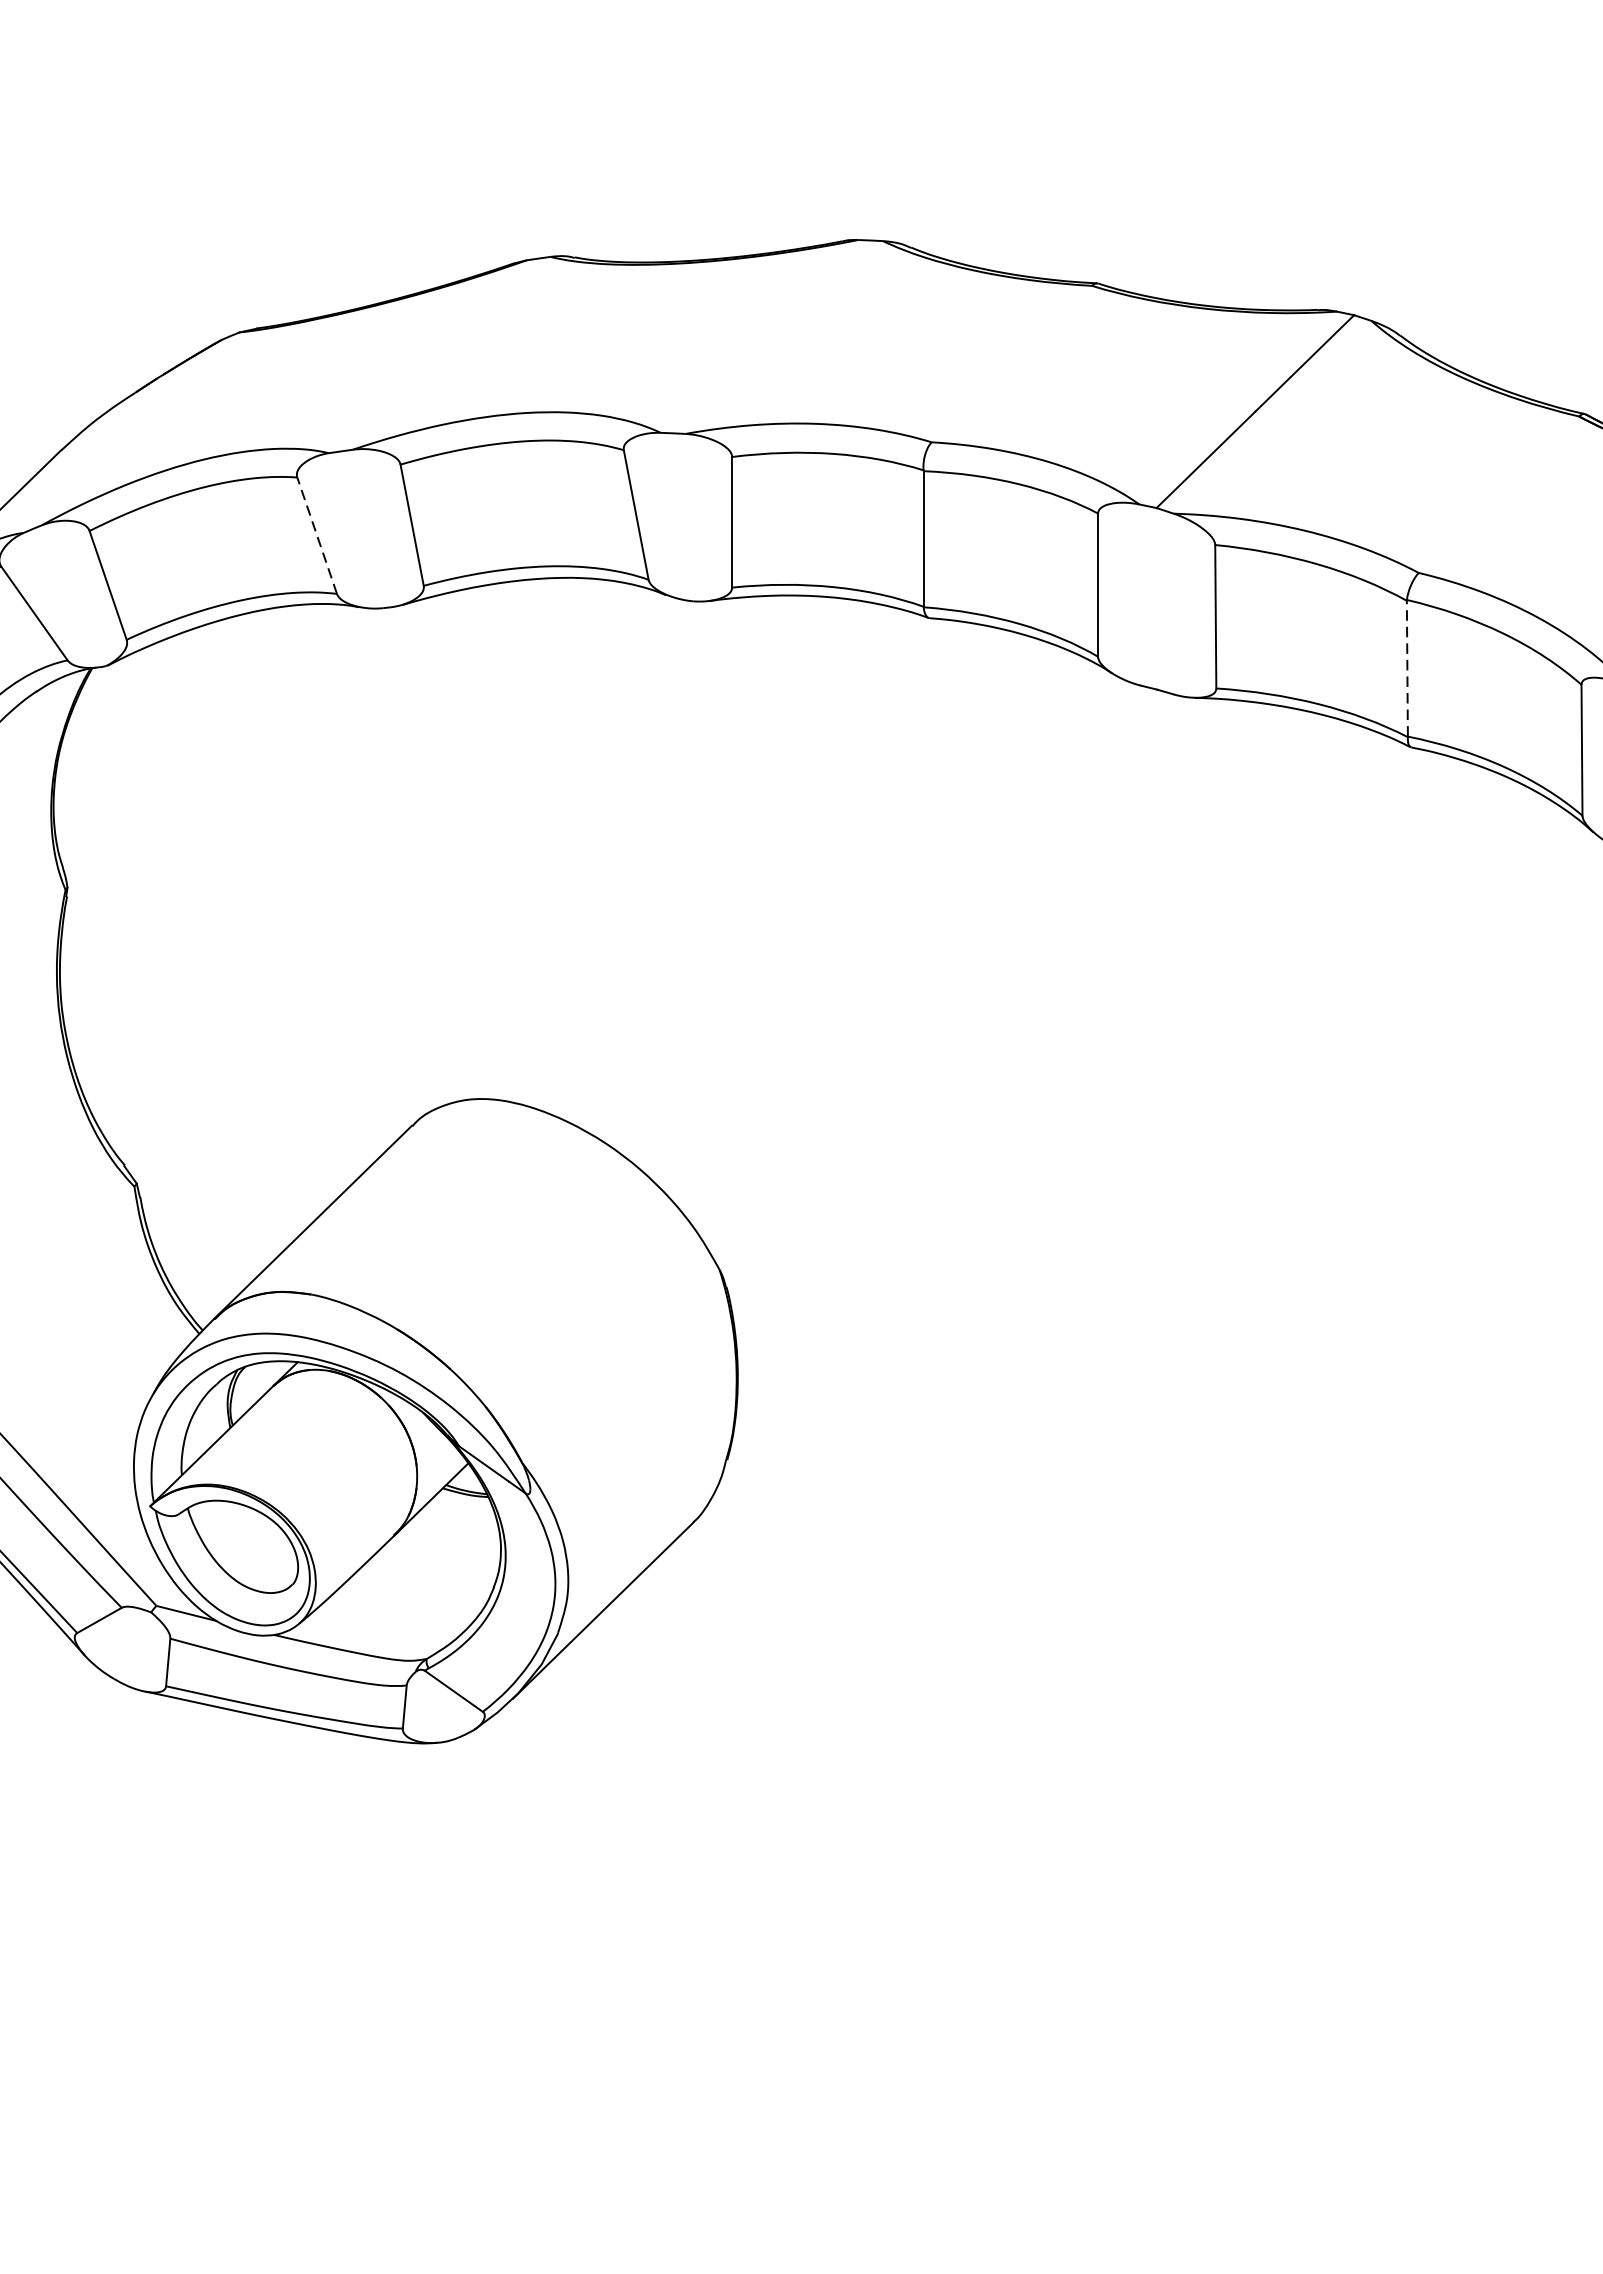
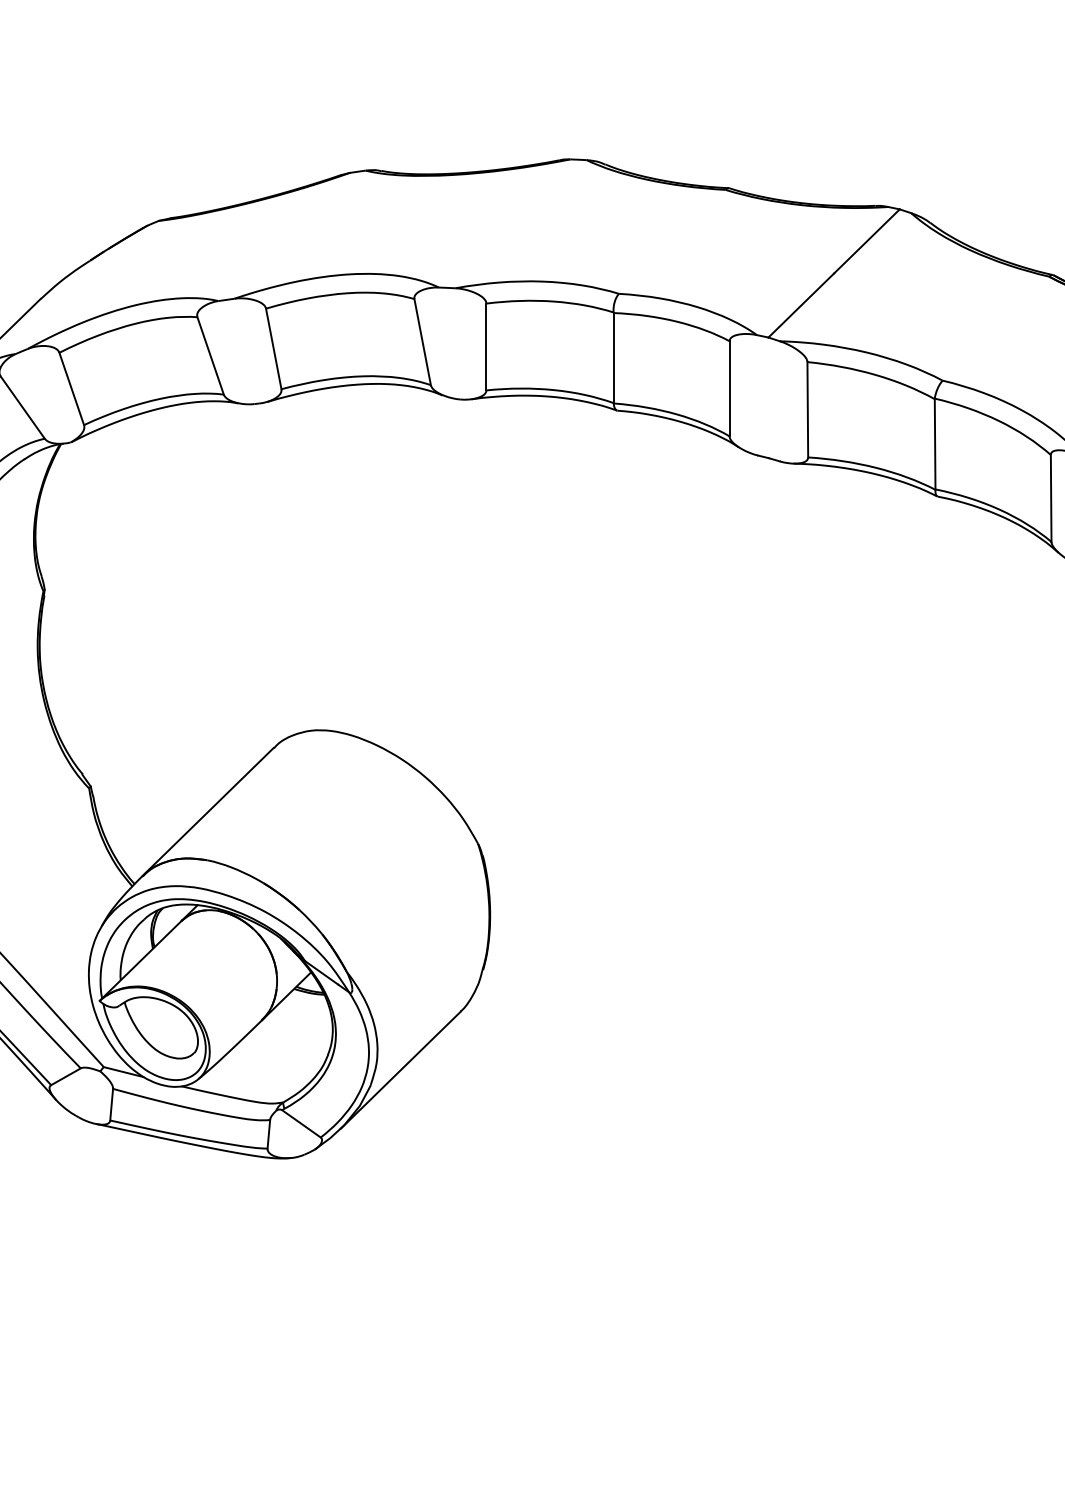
line: (316, 535) -> (210, 355), dashed -> solid
line: (1407, 667) -> (935, 443), dashed -> solid

